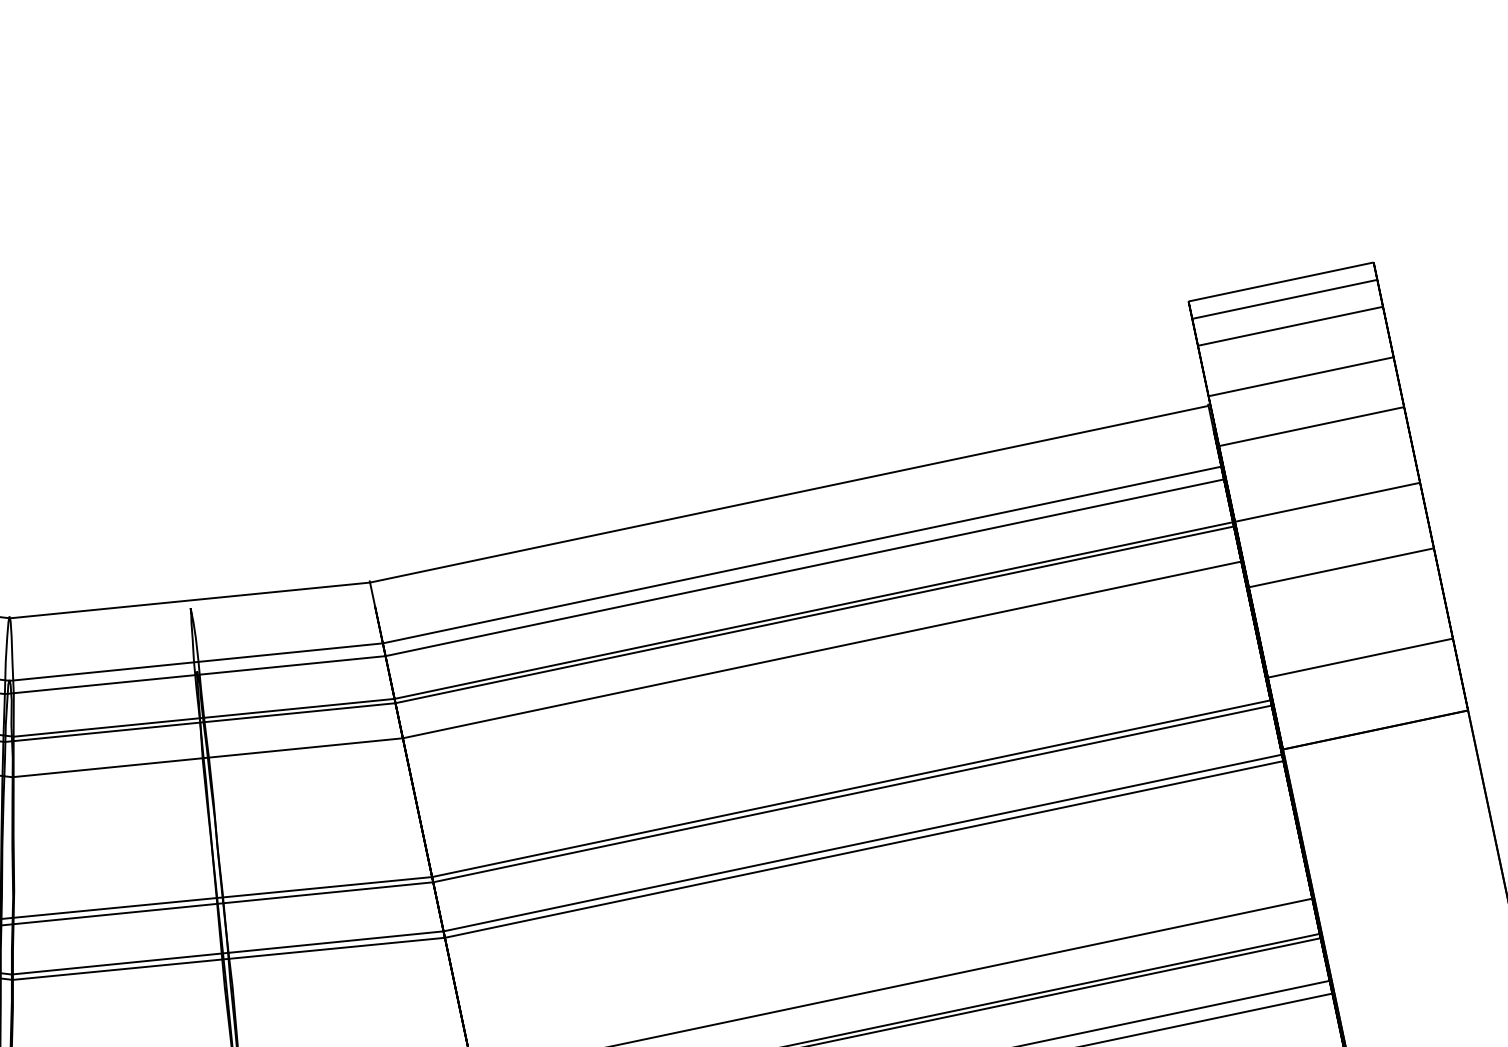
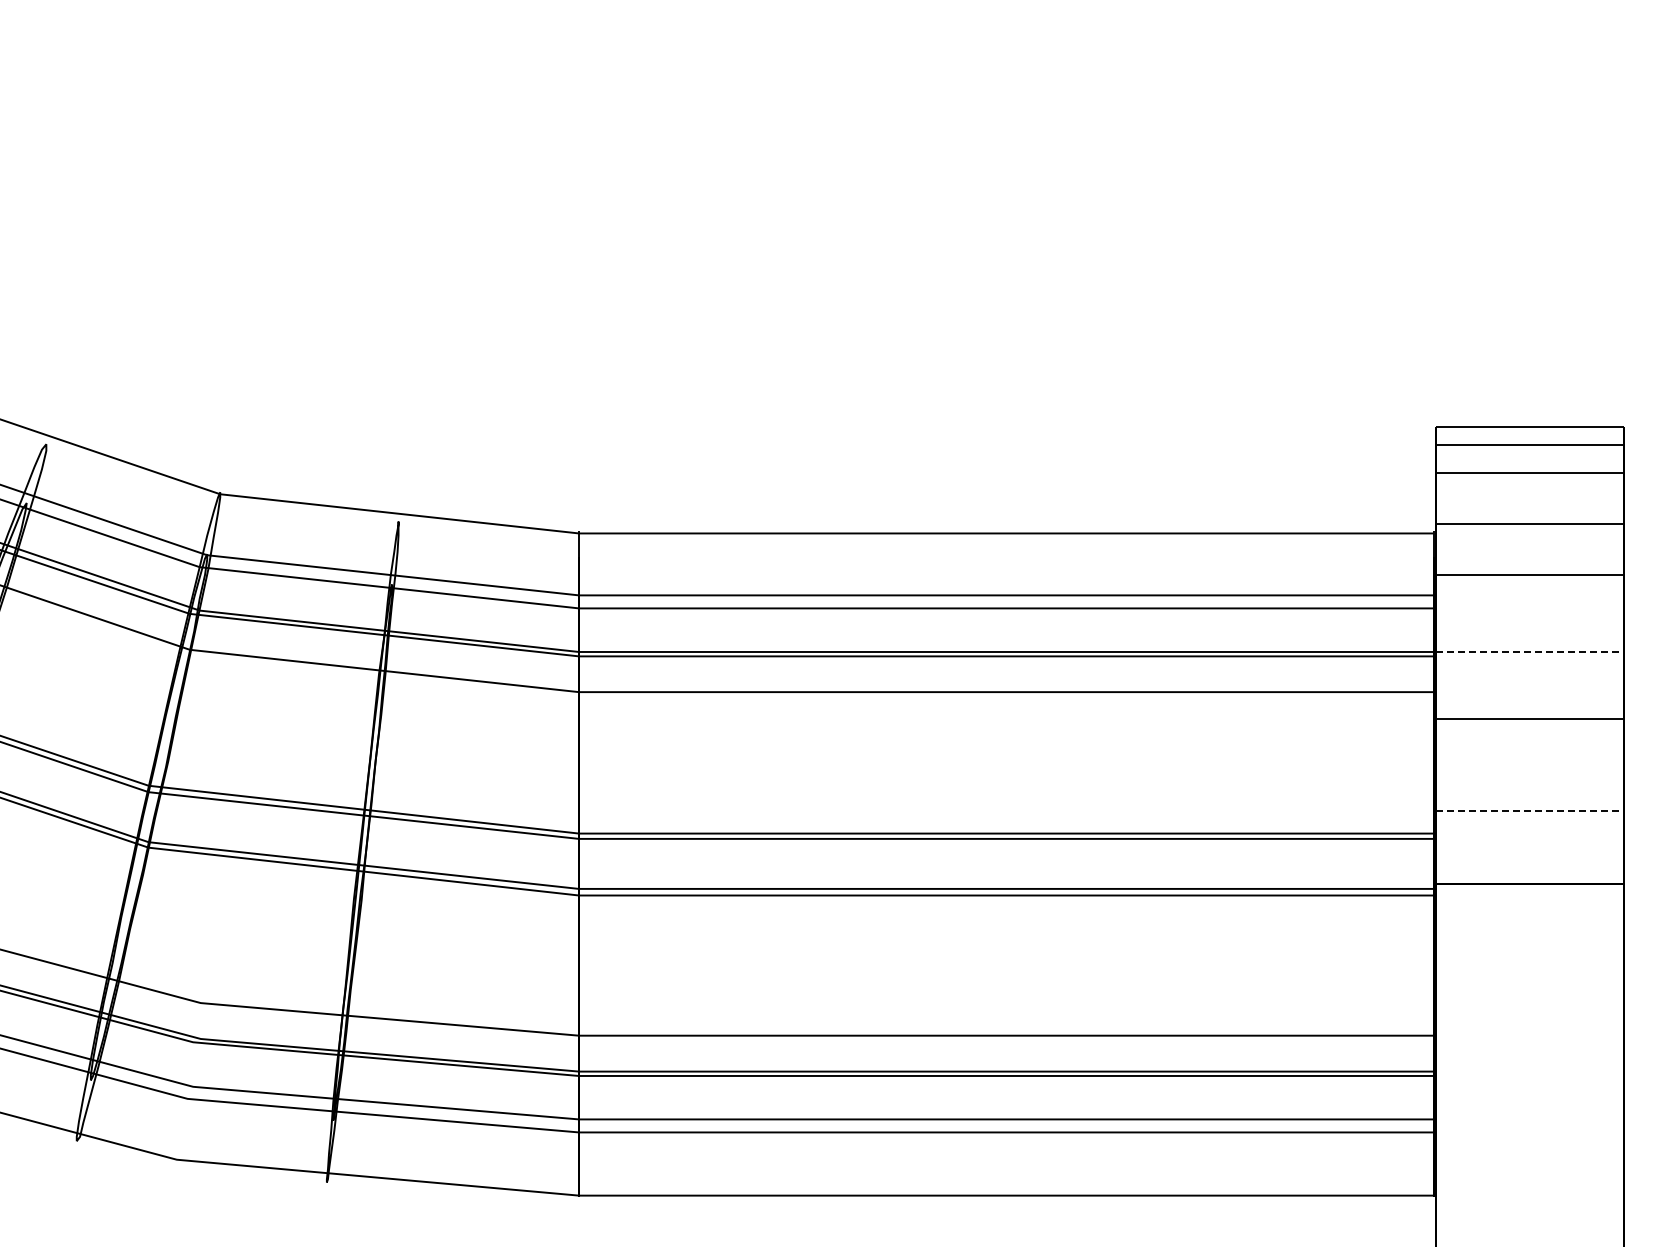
line: (1328, 501) -> (1530, 651), solid -> dashed
line: (1360, 657) -> (1530, 810), solid -> dashed

